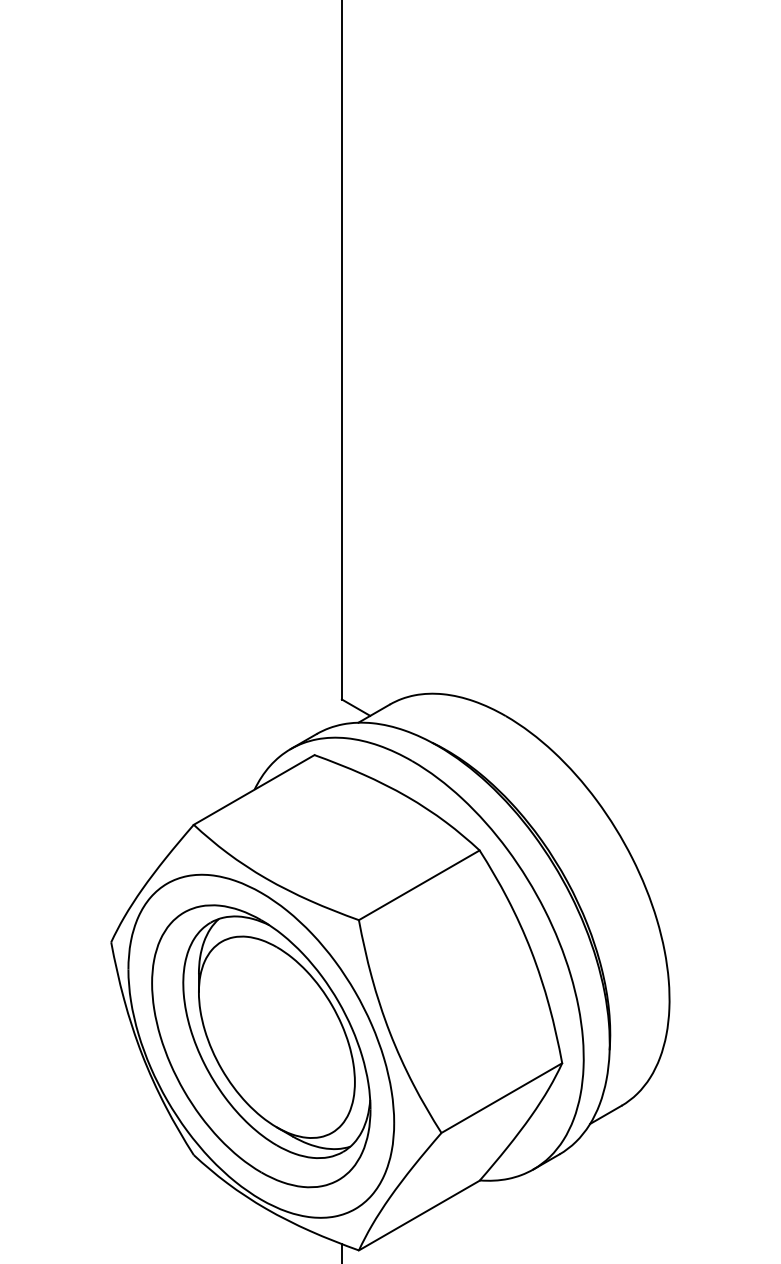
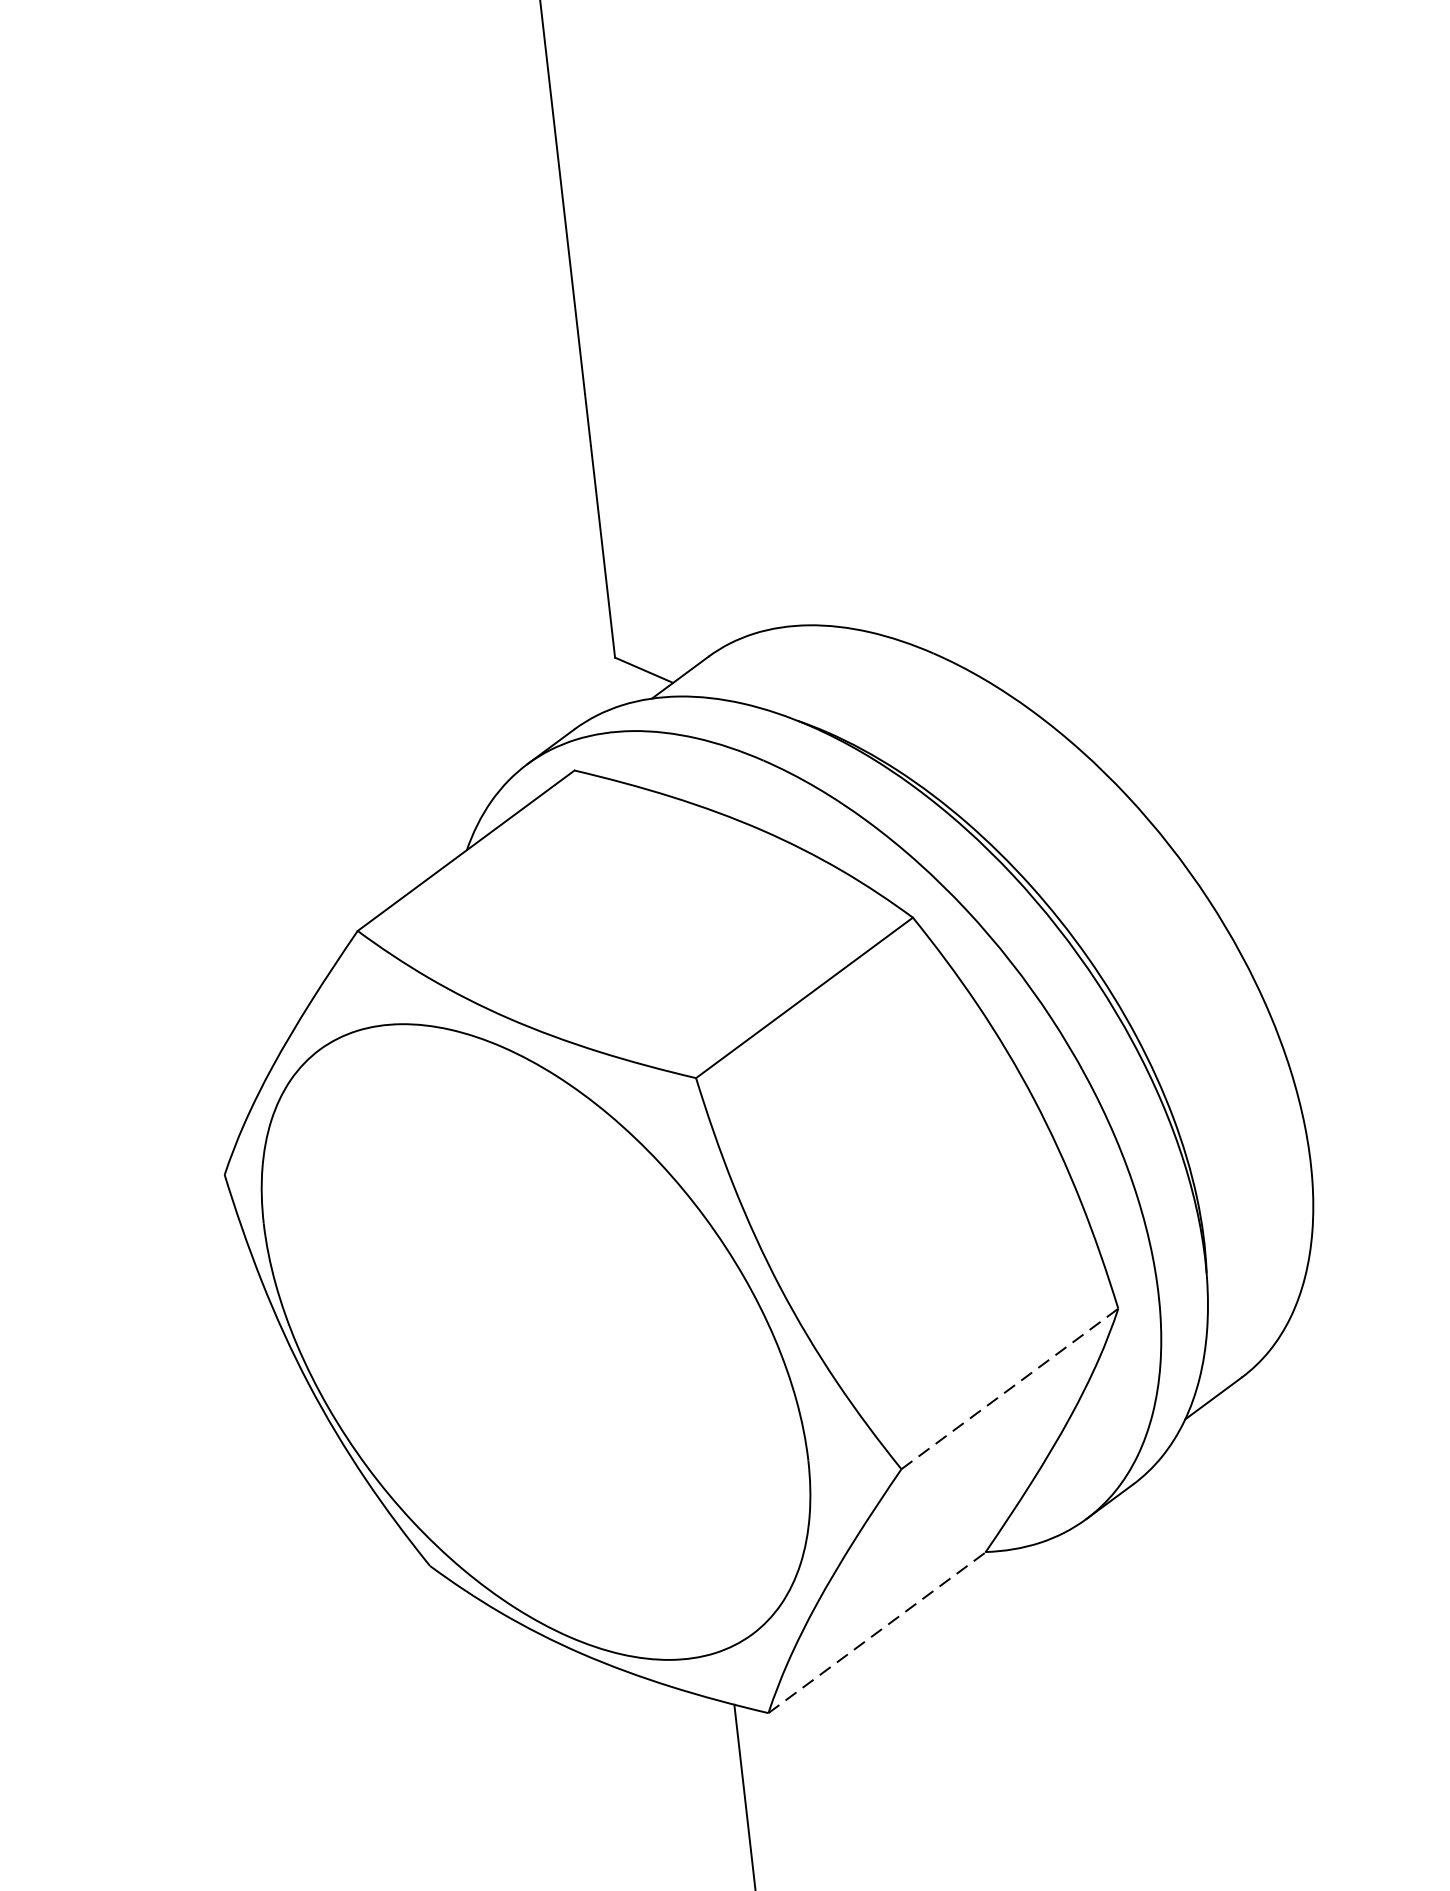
part: (261, 1046) -> (536, 1342), removed
line: (501, 1098) -> (1009, 1389), solid -> dashed
line: (419, 1215) -> (877, 1632), solid -> dashed

